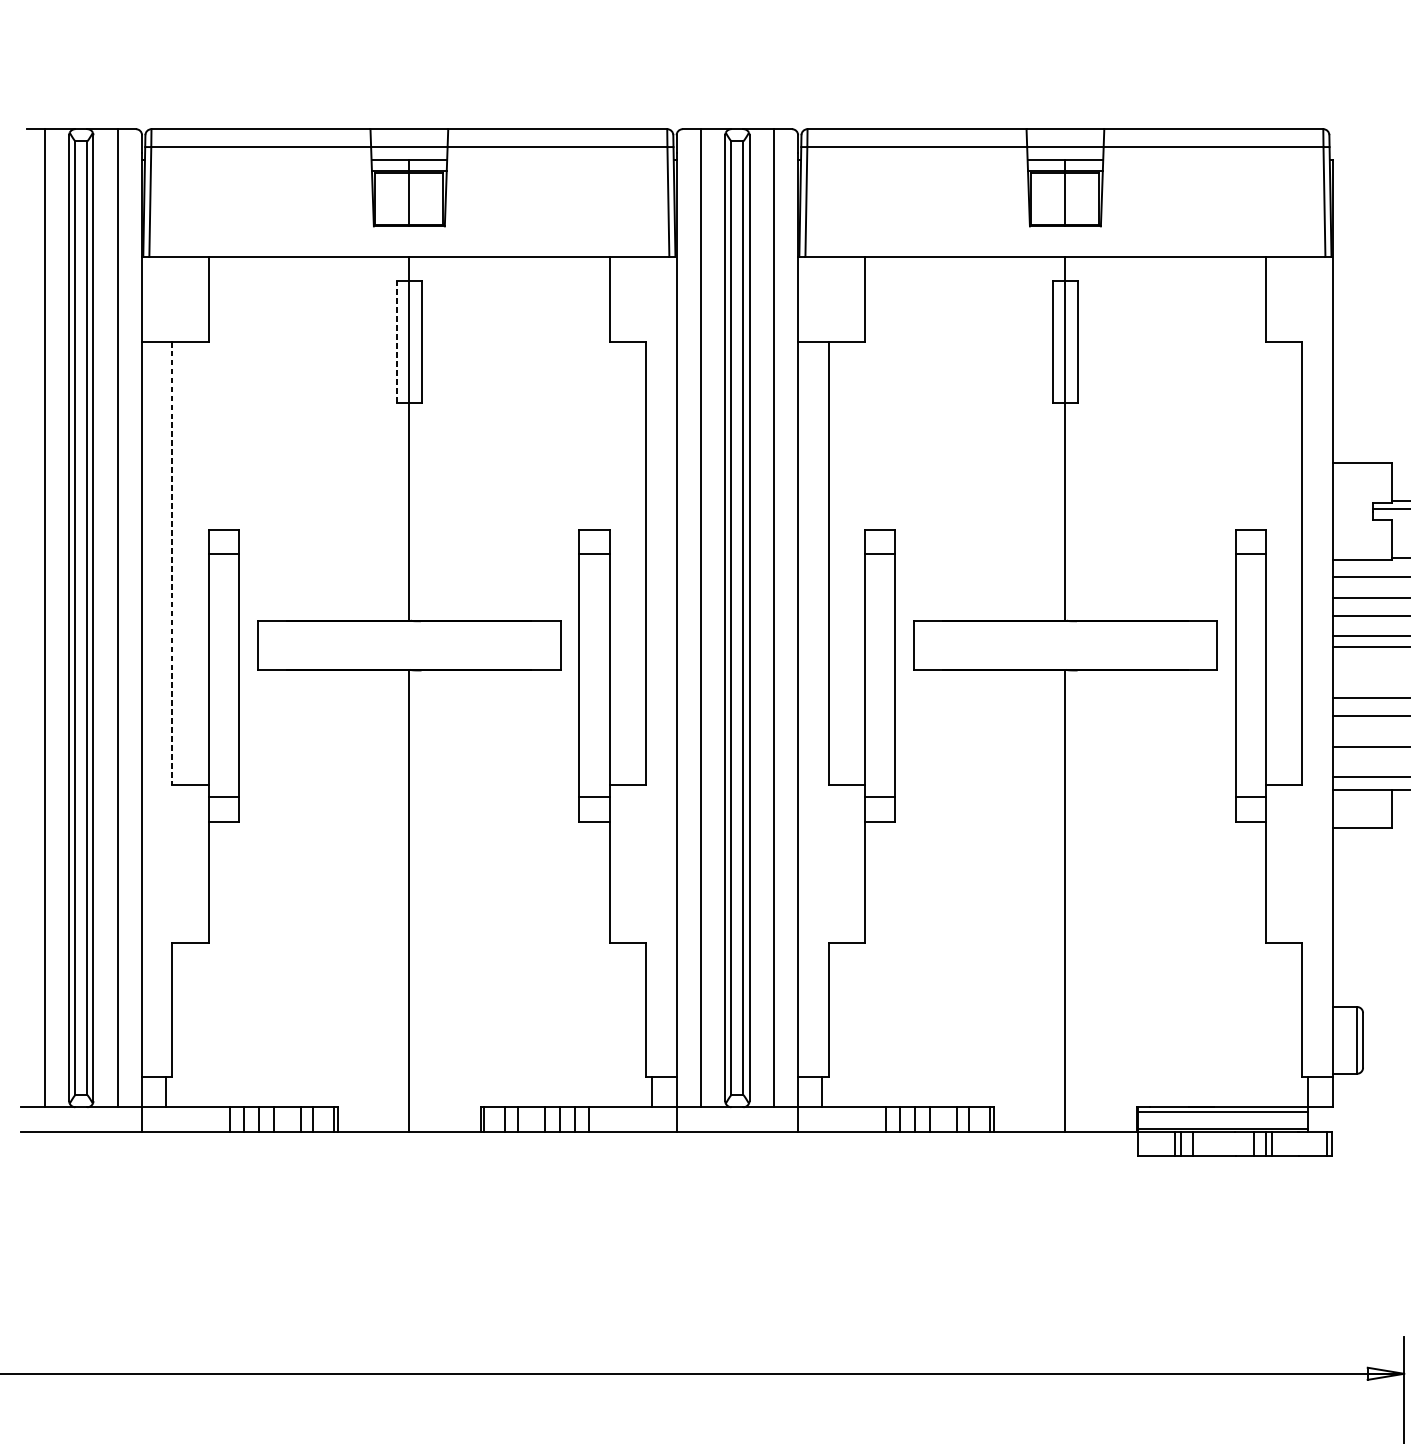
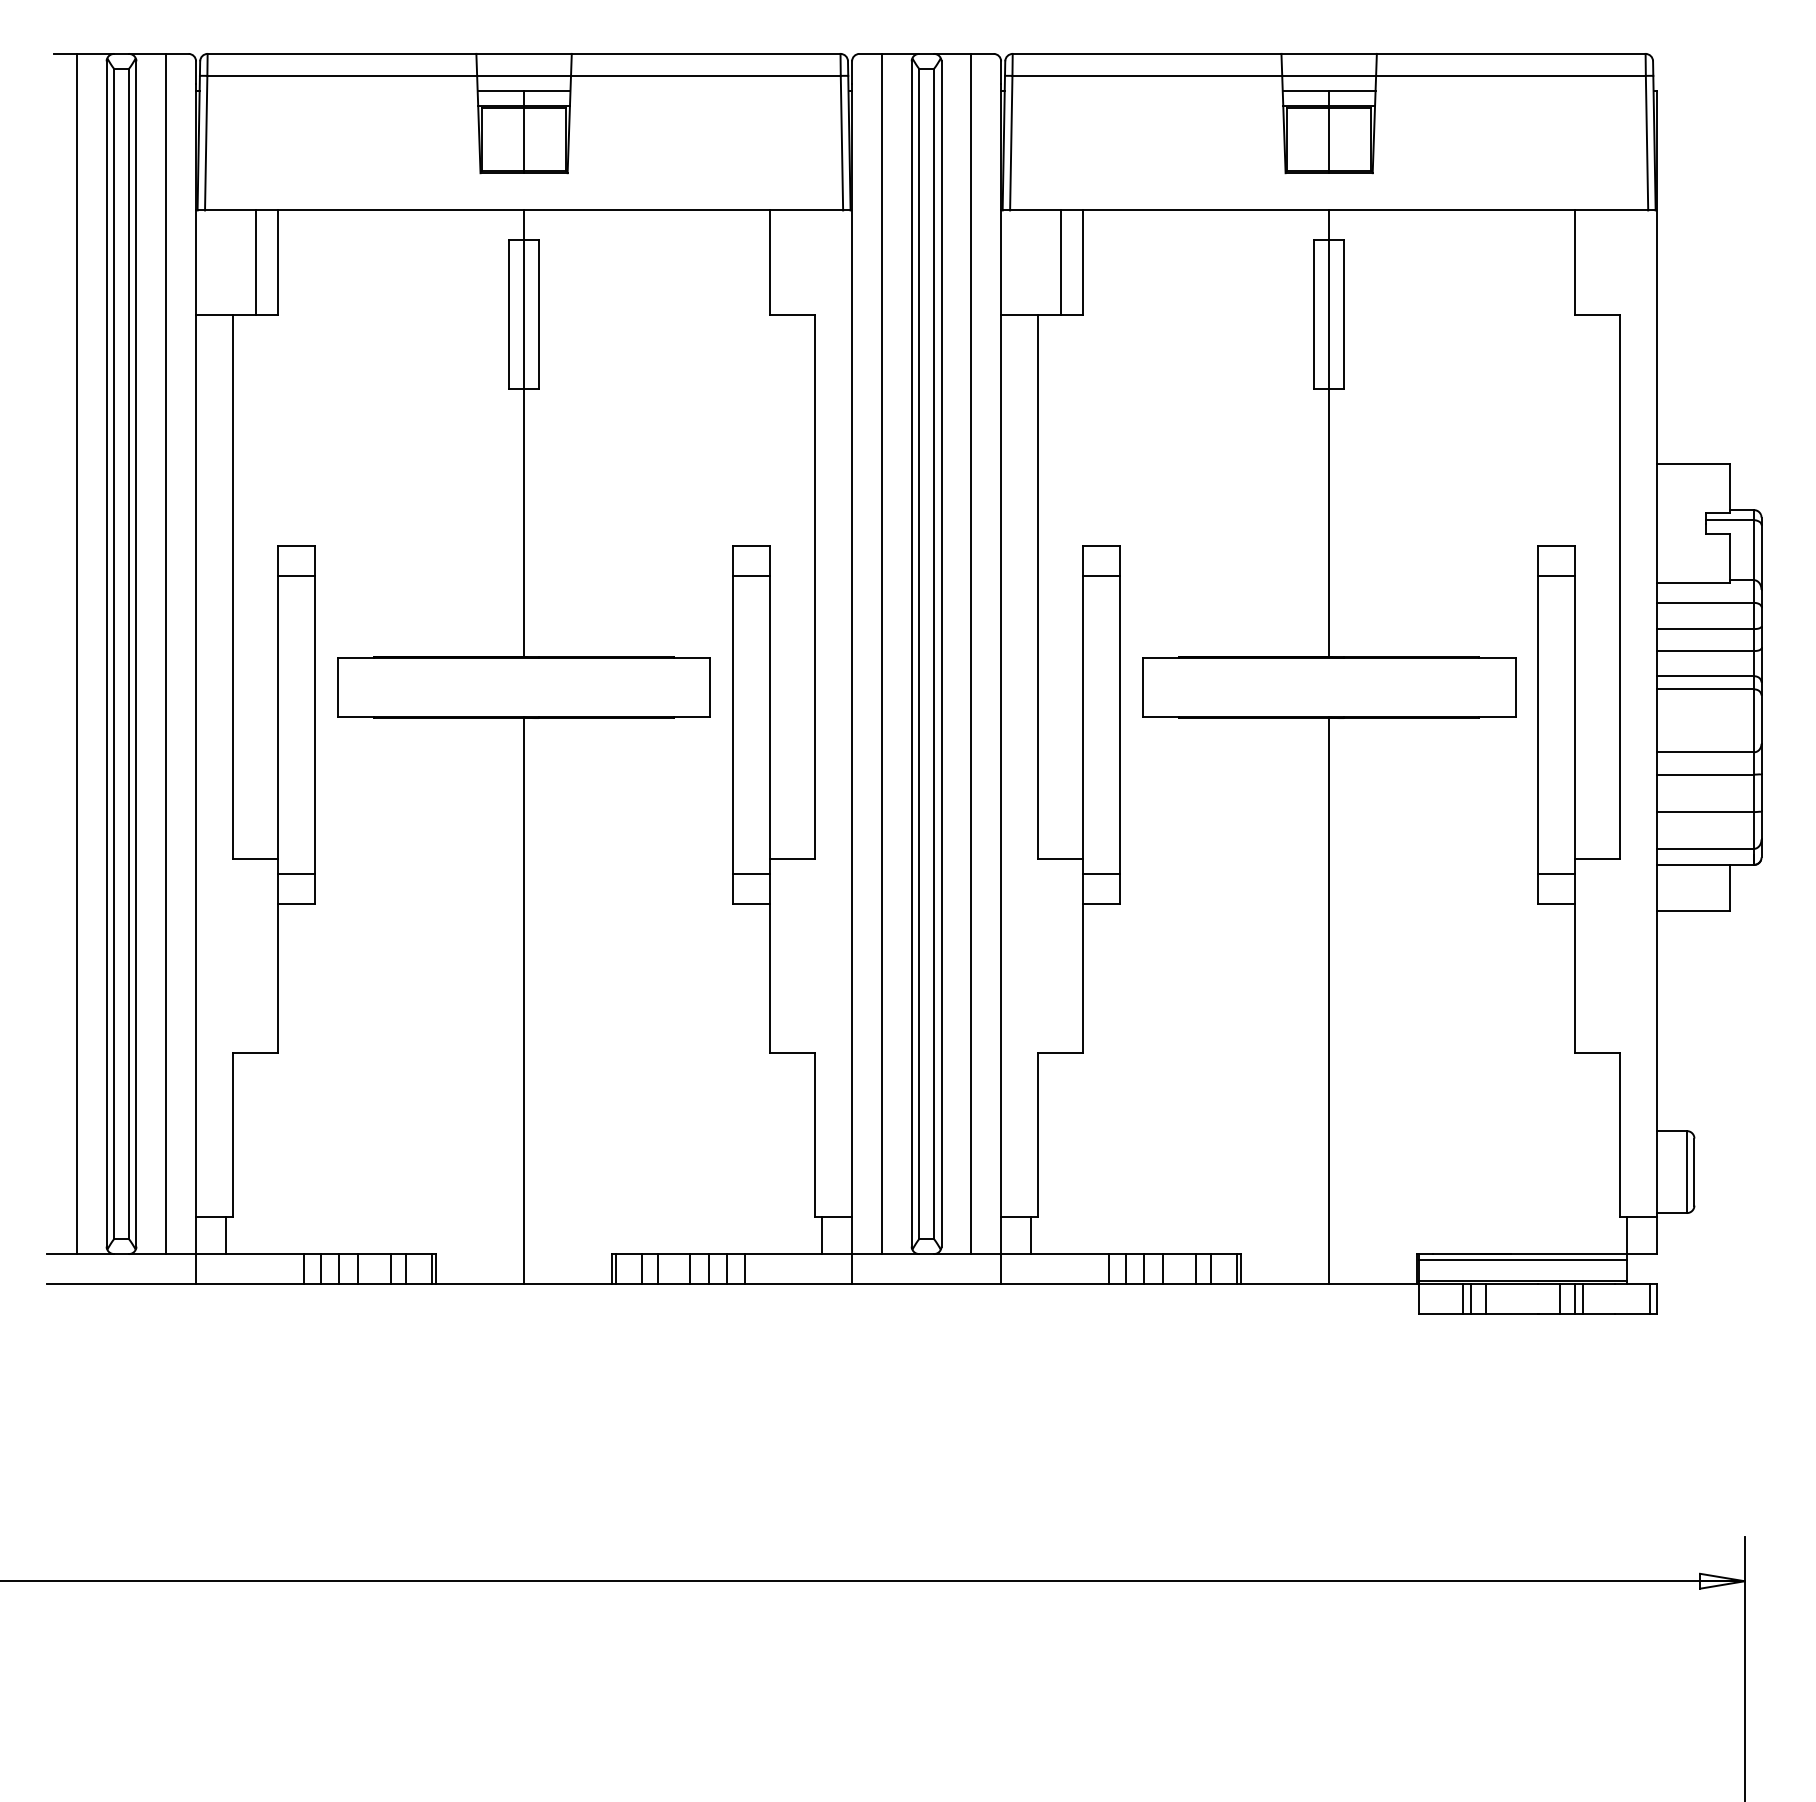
line: (190, 299) -> (255, 262), added
line: (846, 299) -> (1060, 262), added
line: (397, 341) -> (509, 314), dashed -> solid
line: (172, 564) -> (233, 587), dashed -> solid

